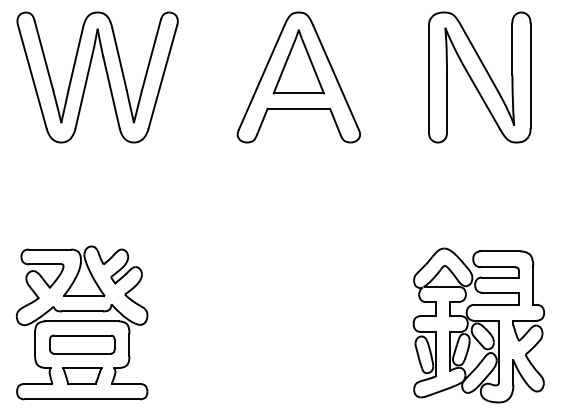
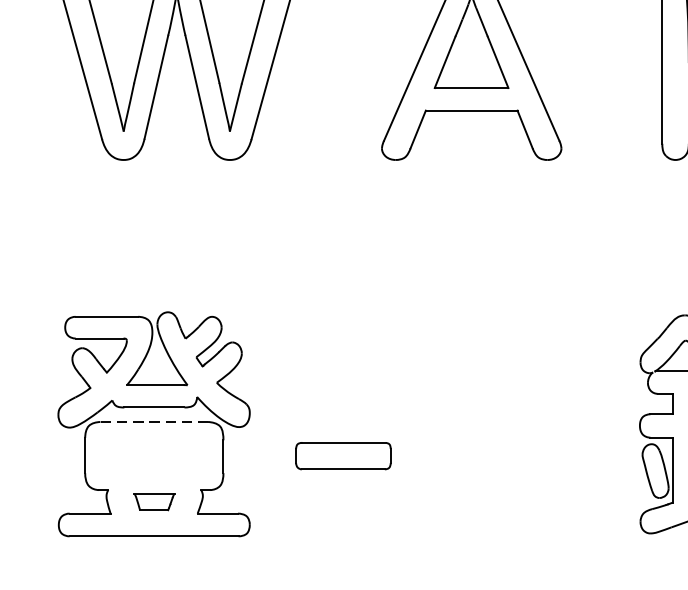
line: (82, 321) -> (154, 422), solid -> dashed
part: (82, 344) -> (343, 455), moved
part: (82, 375) -> (154, 501), size x0.7

